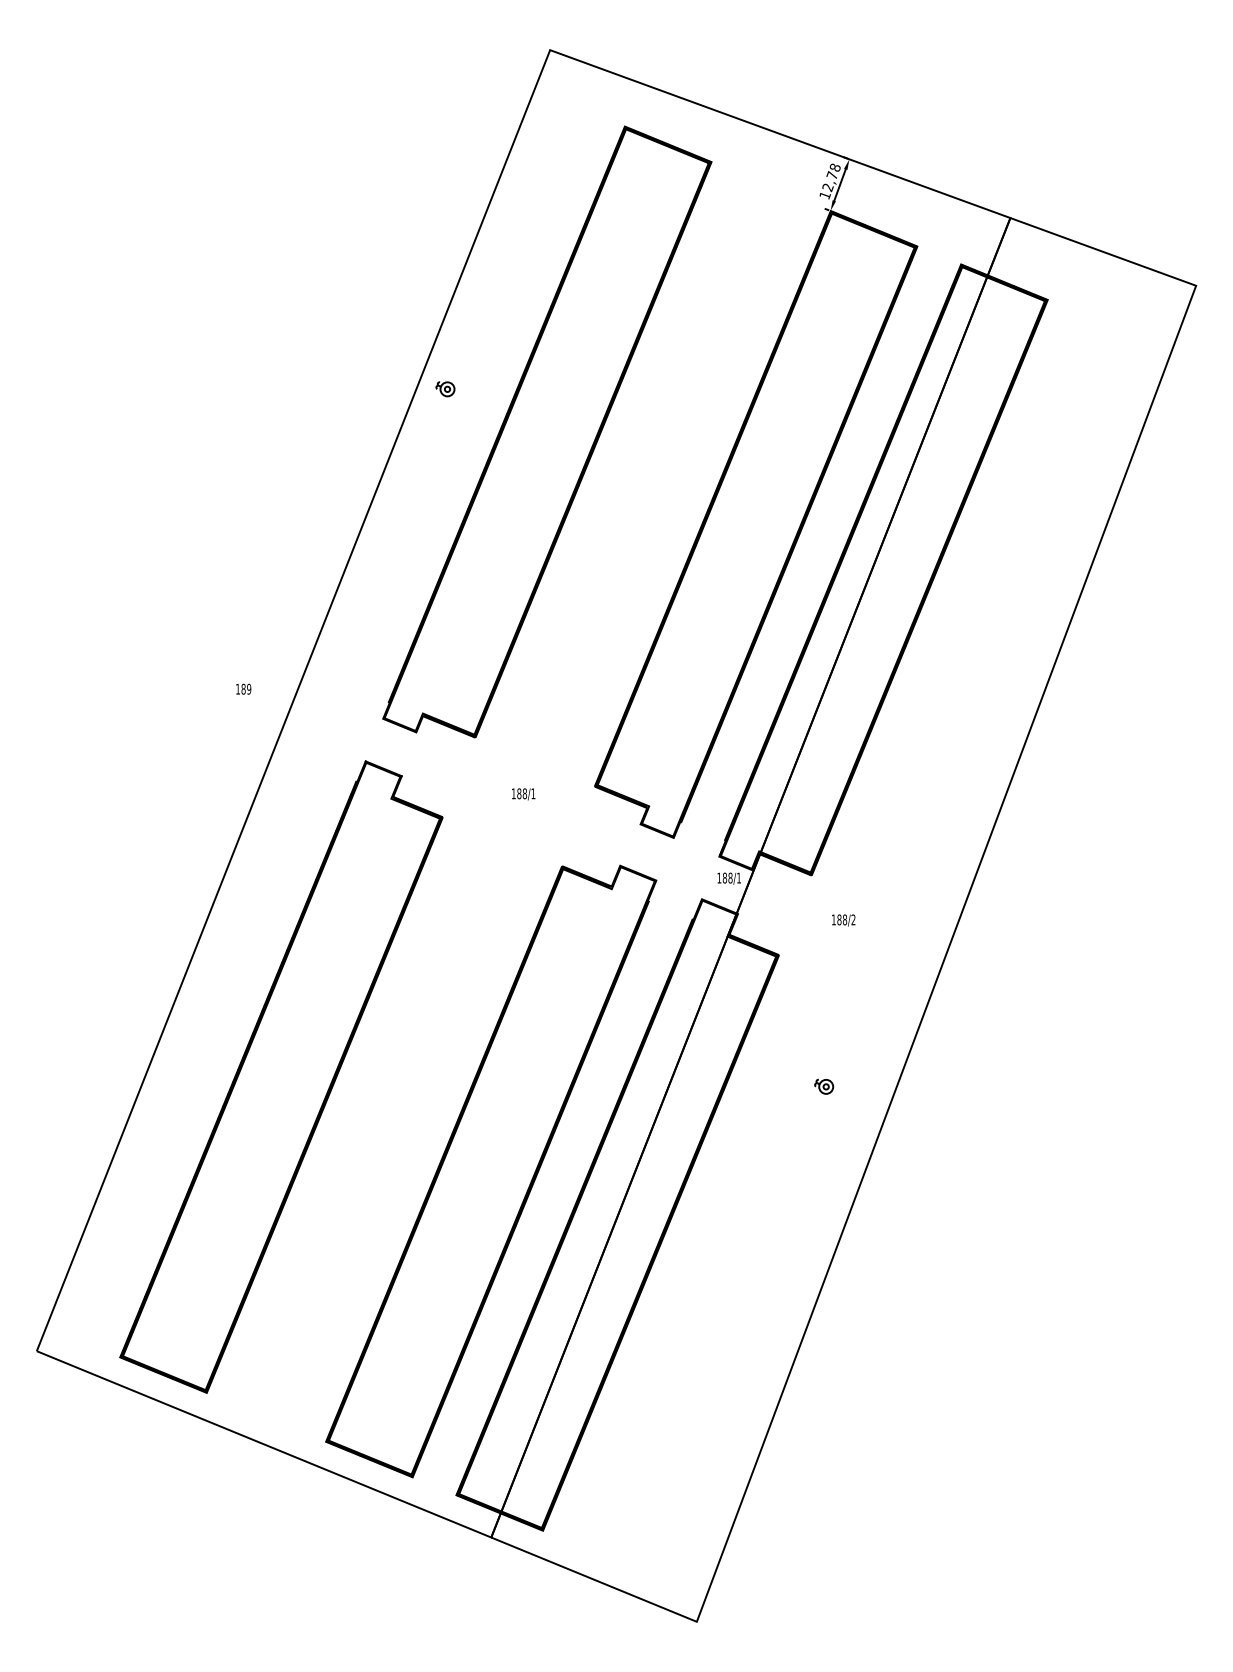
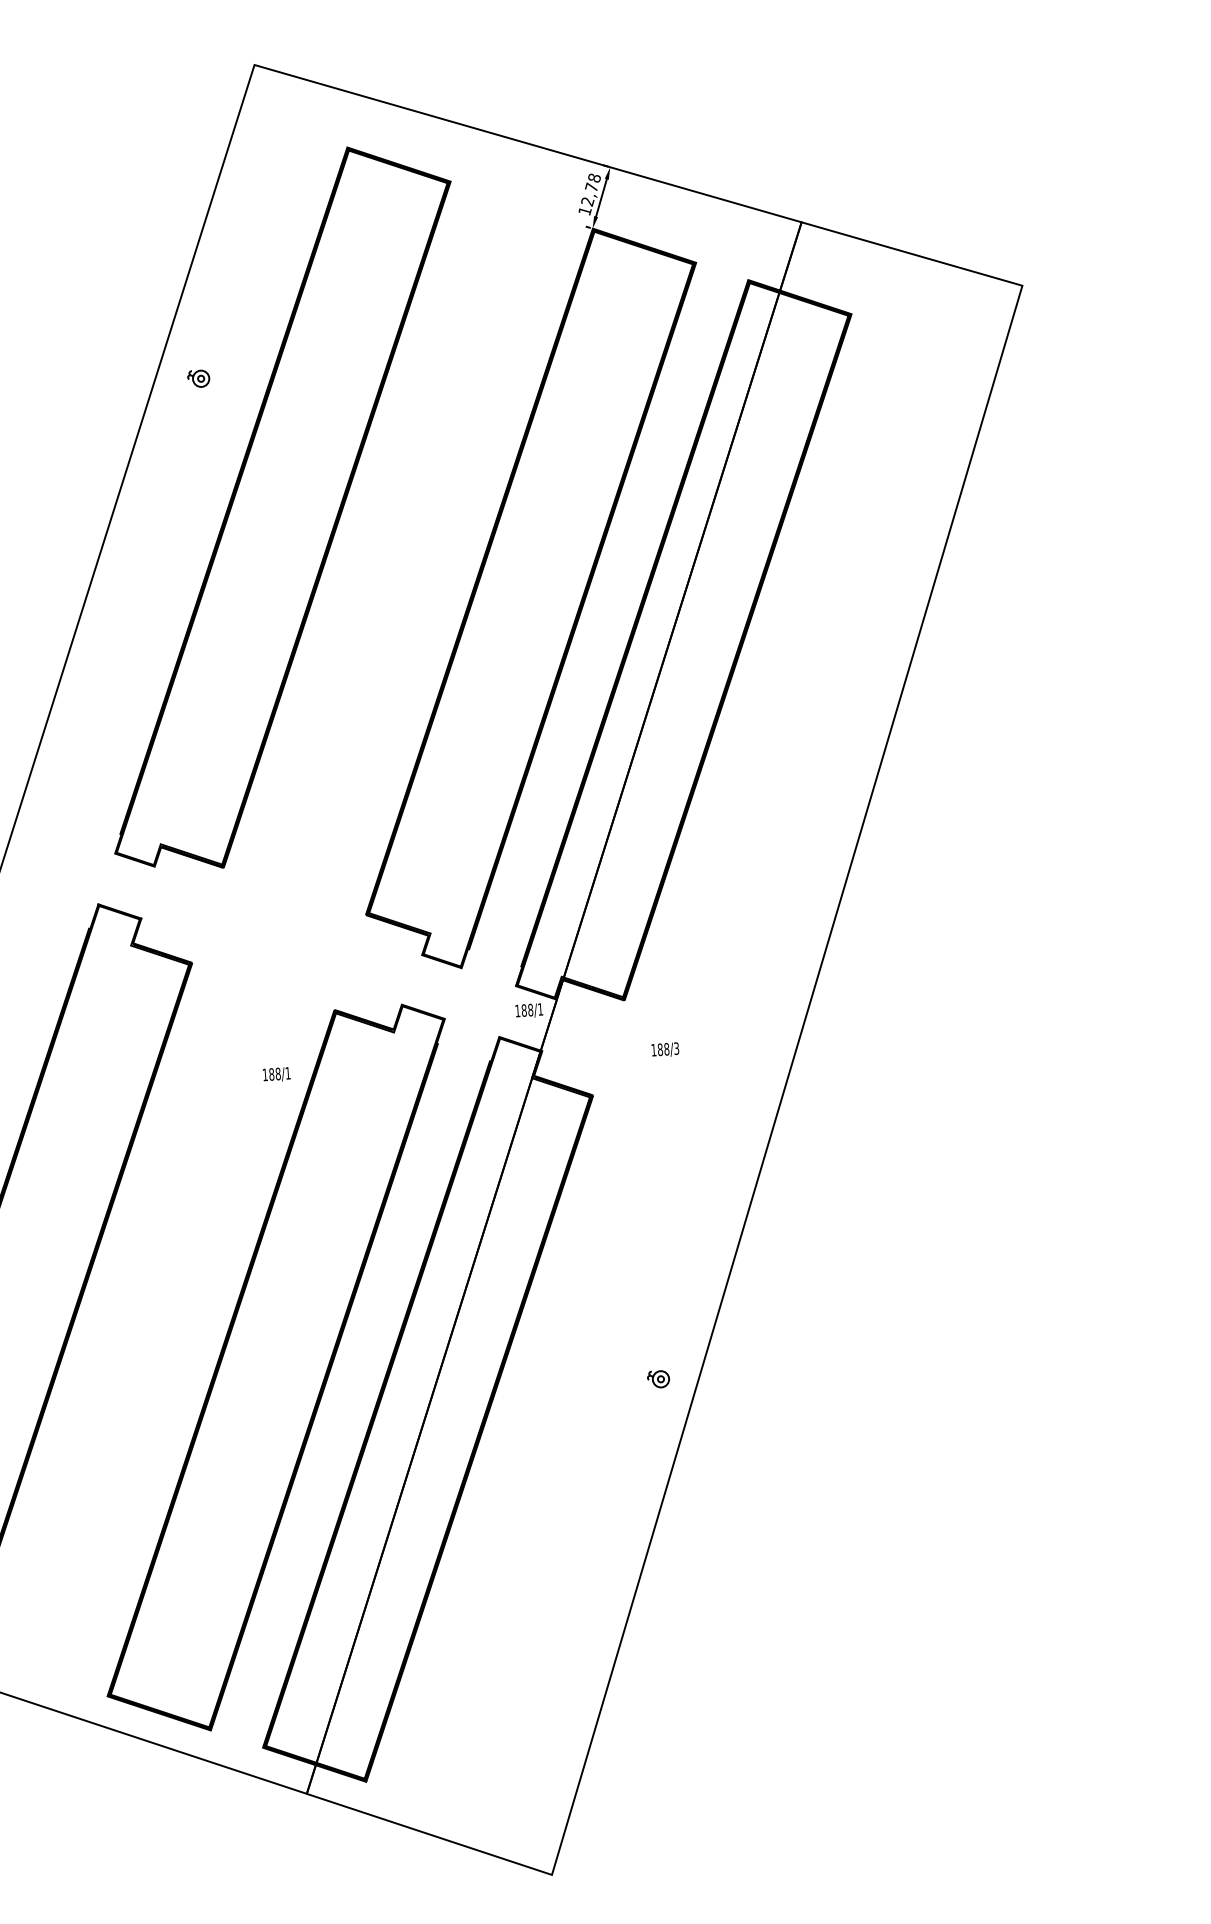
part: (445, 389) -> (198, 379), moved
text: (523, 794) -> (276, 1074), moved
text: (853, 920) -> (676, 1049), 188/2 -> 188/3
part: (824, 1086) -> (658, 1378), moved

